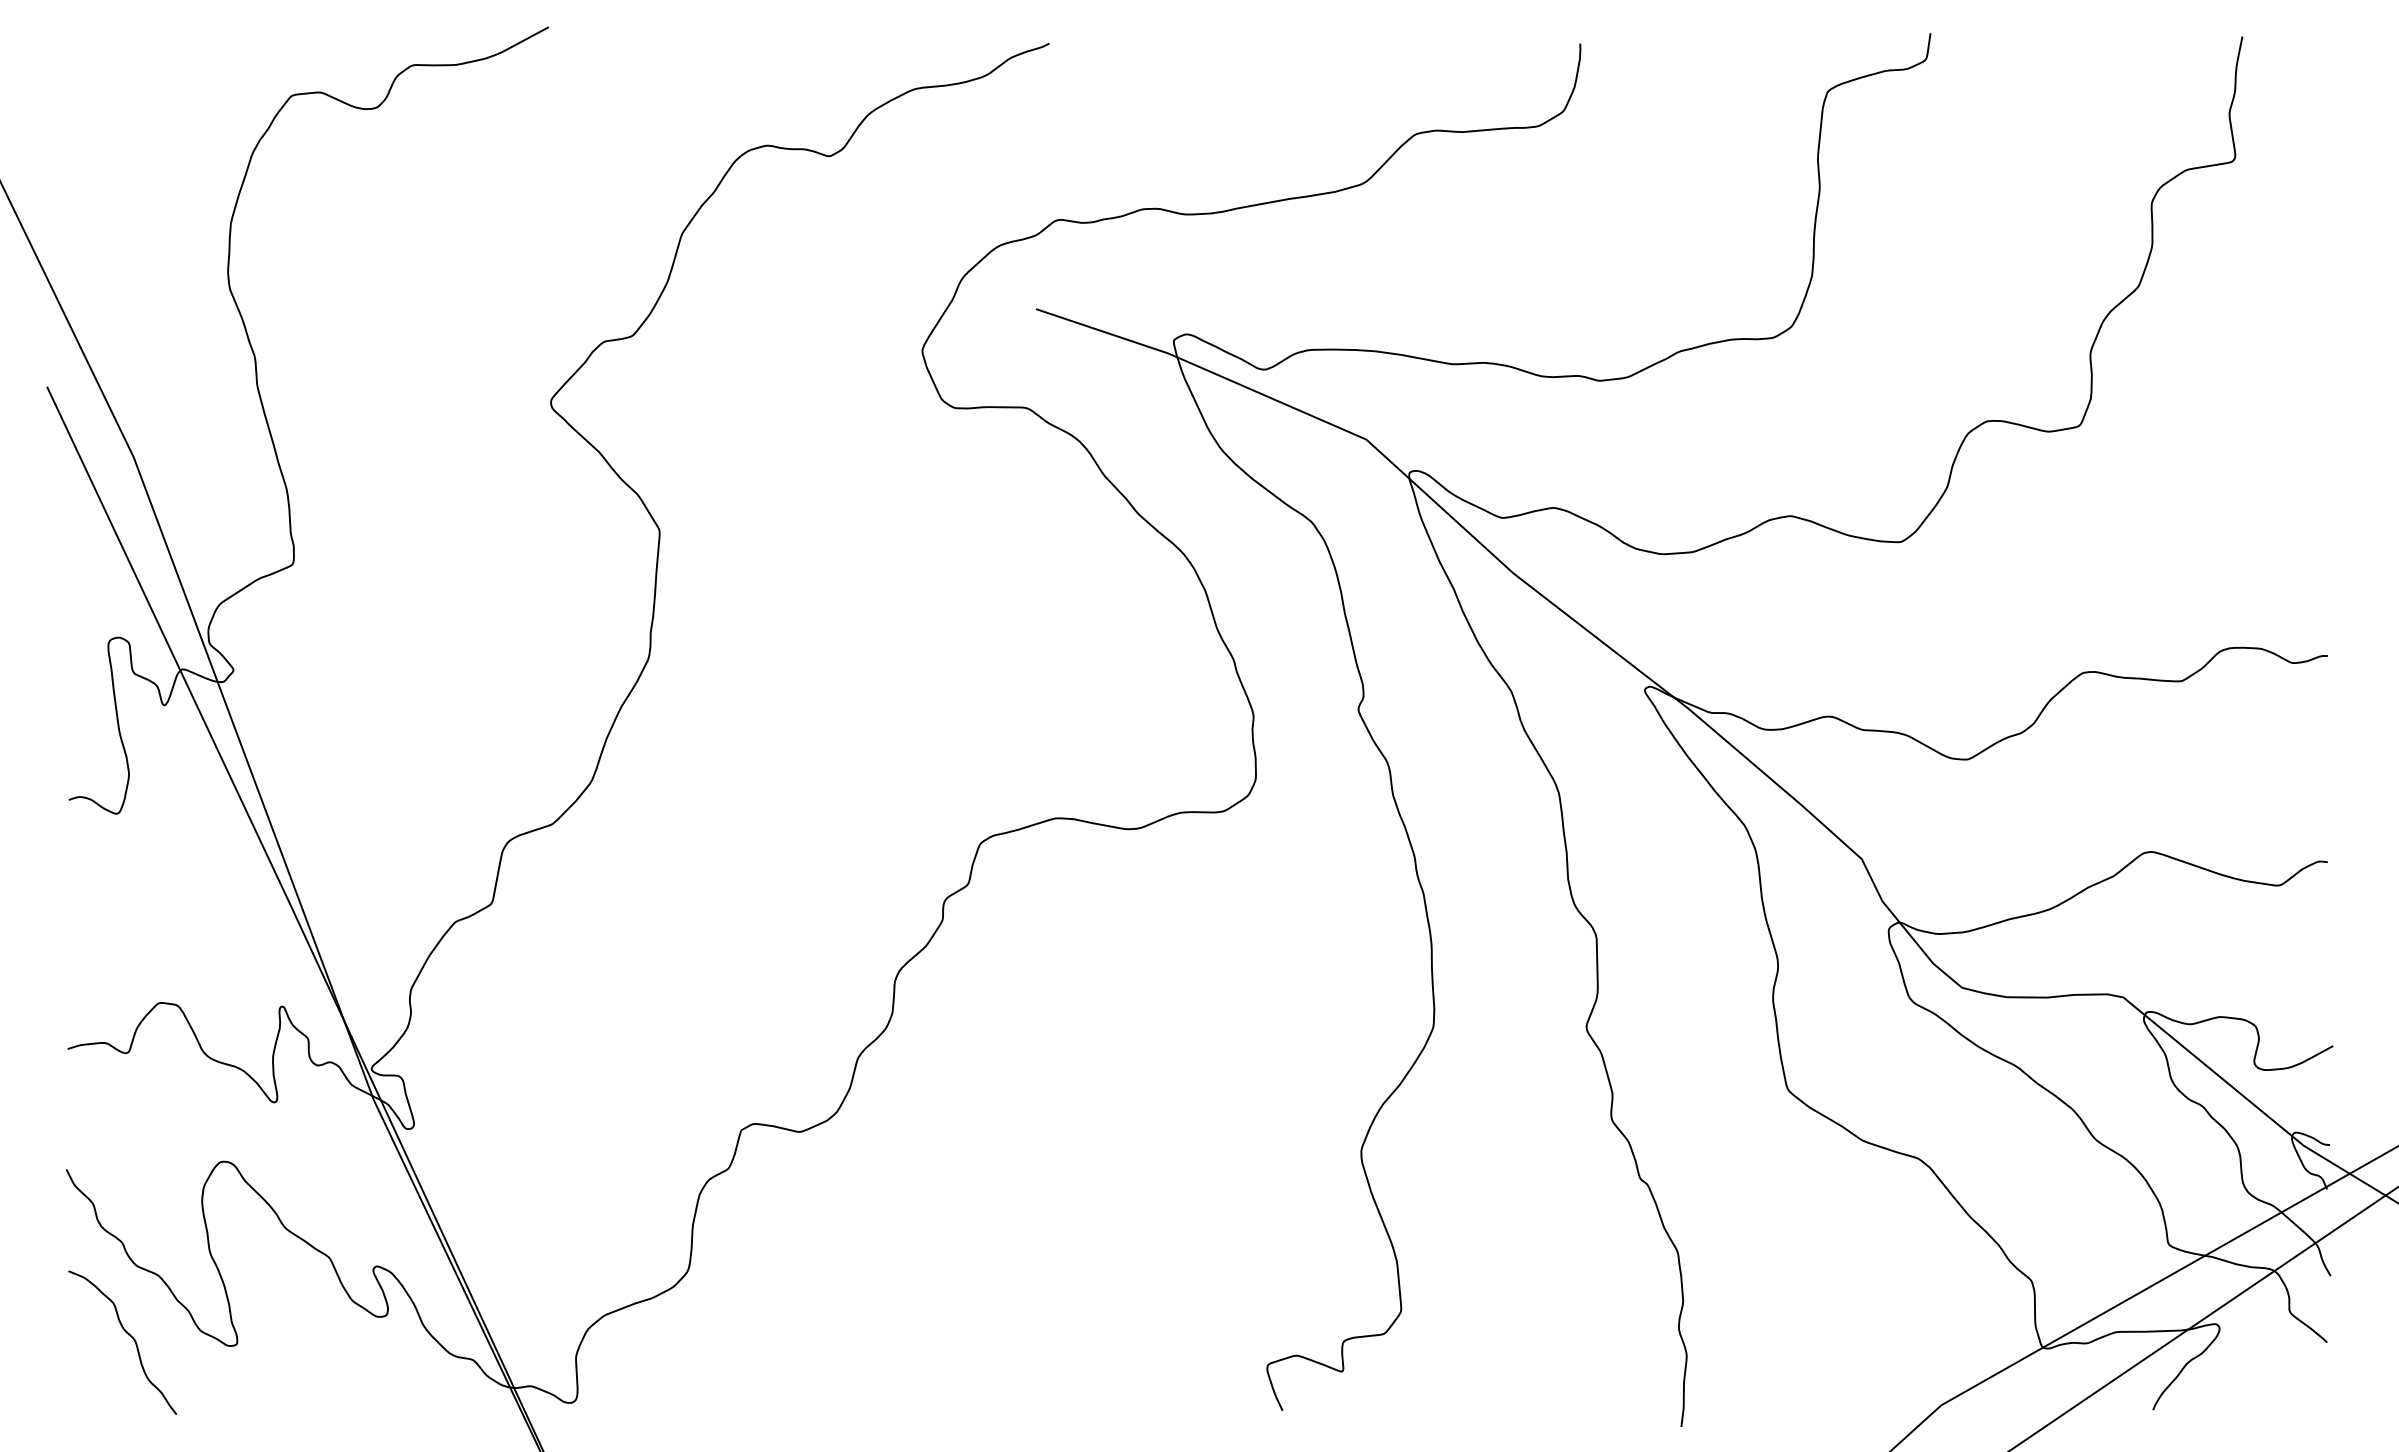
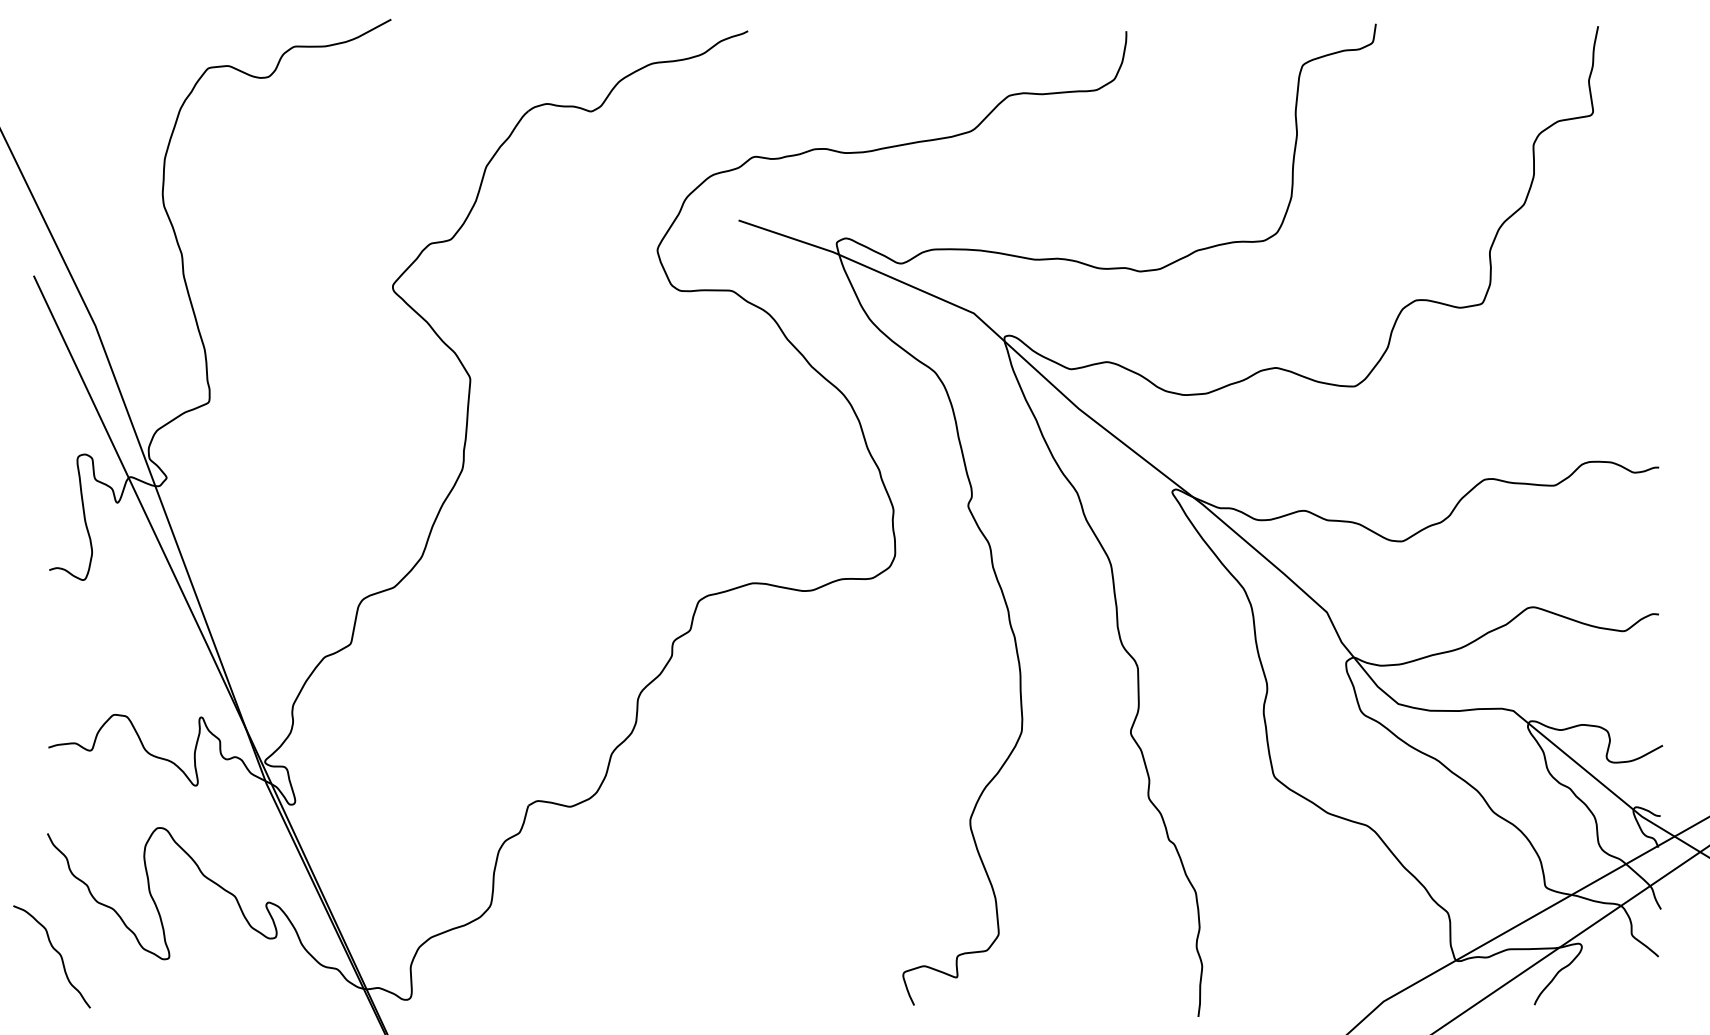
curve: (128, 1335) -> (56, 951), moved

